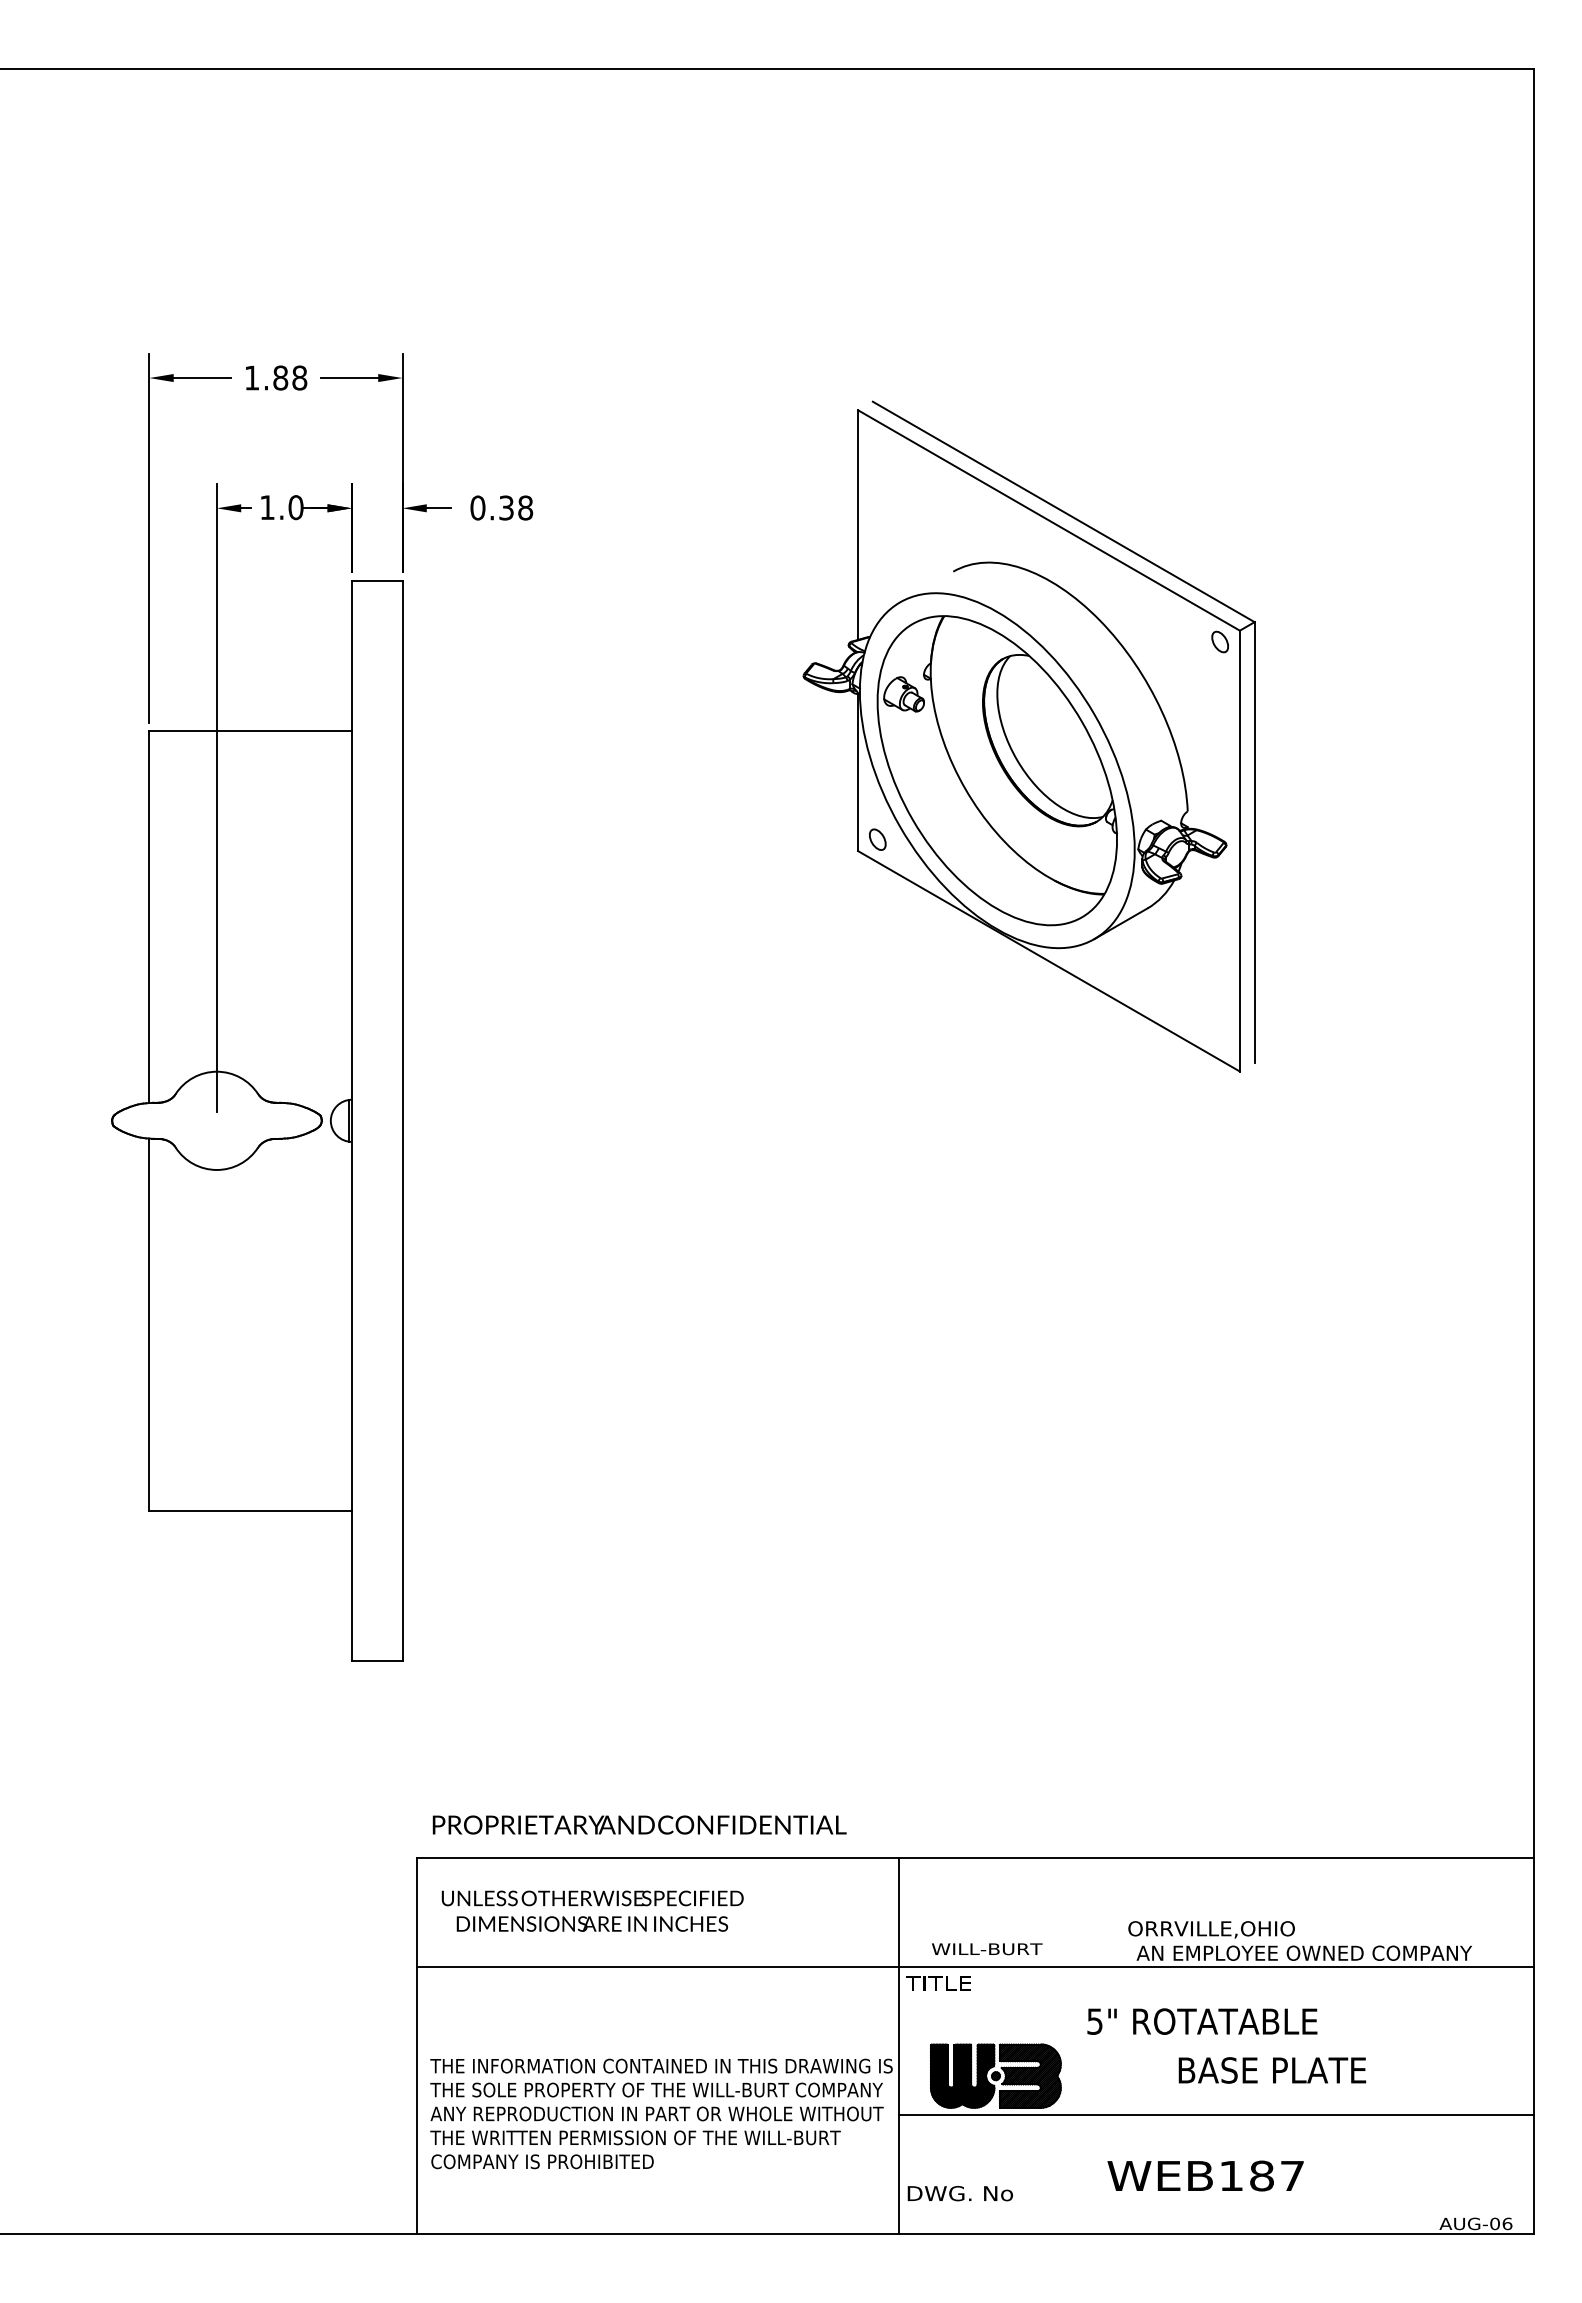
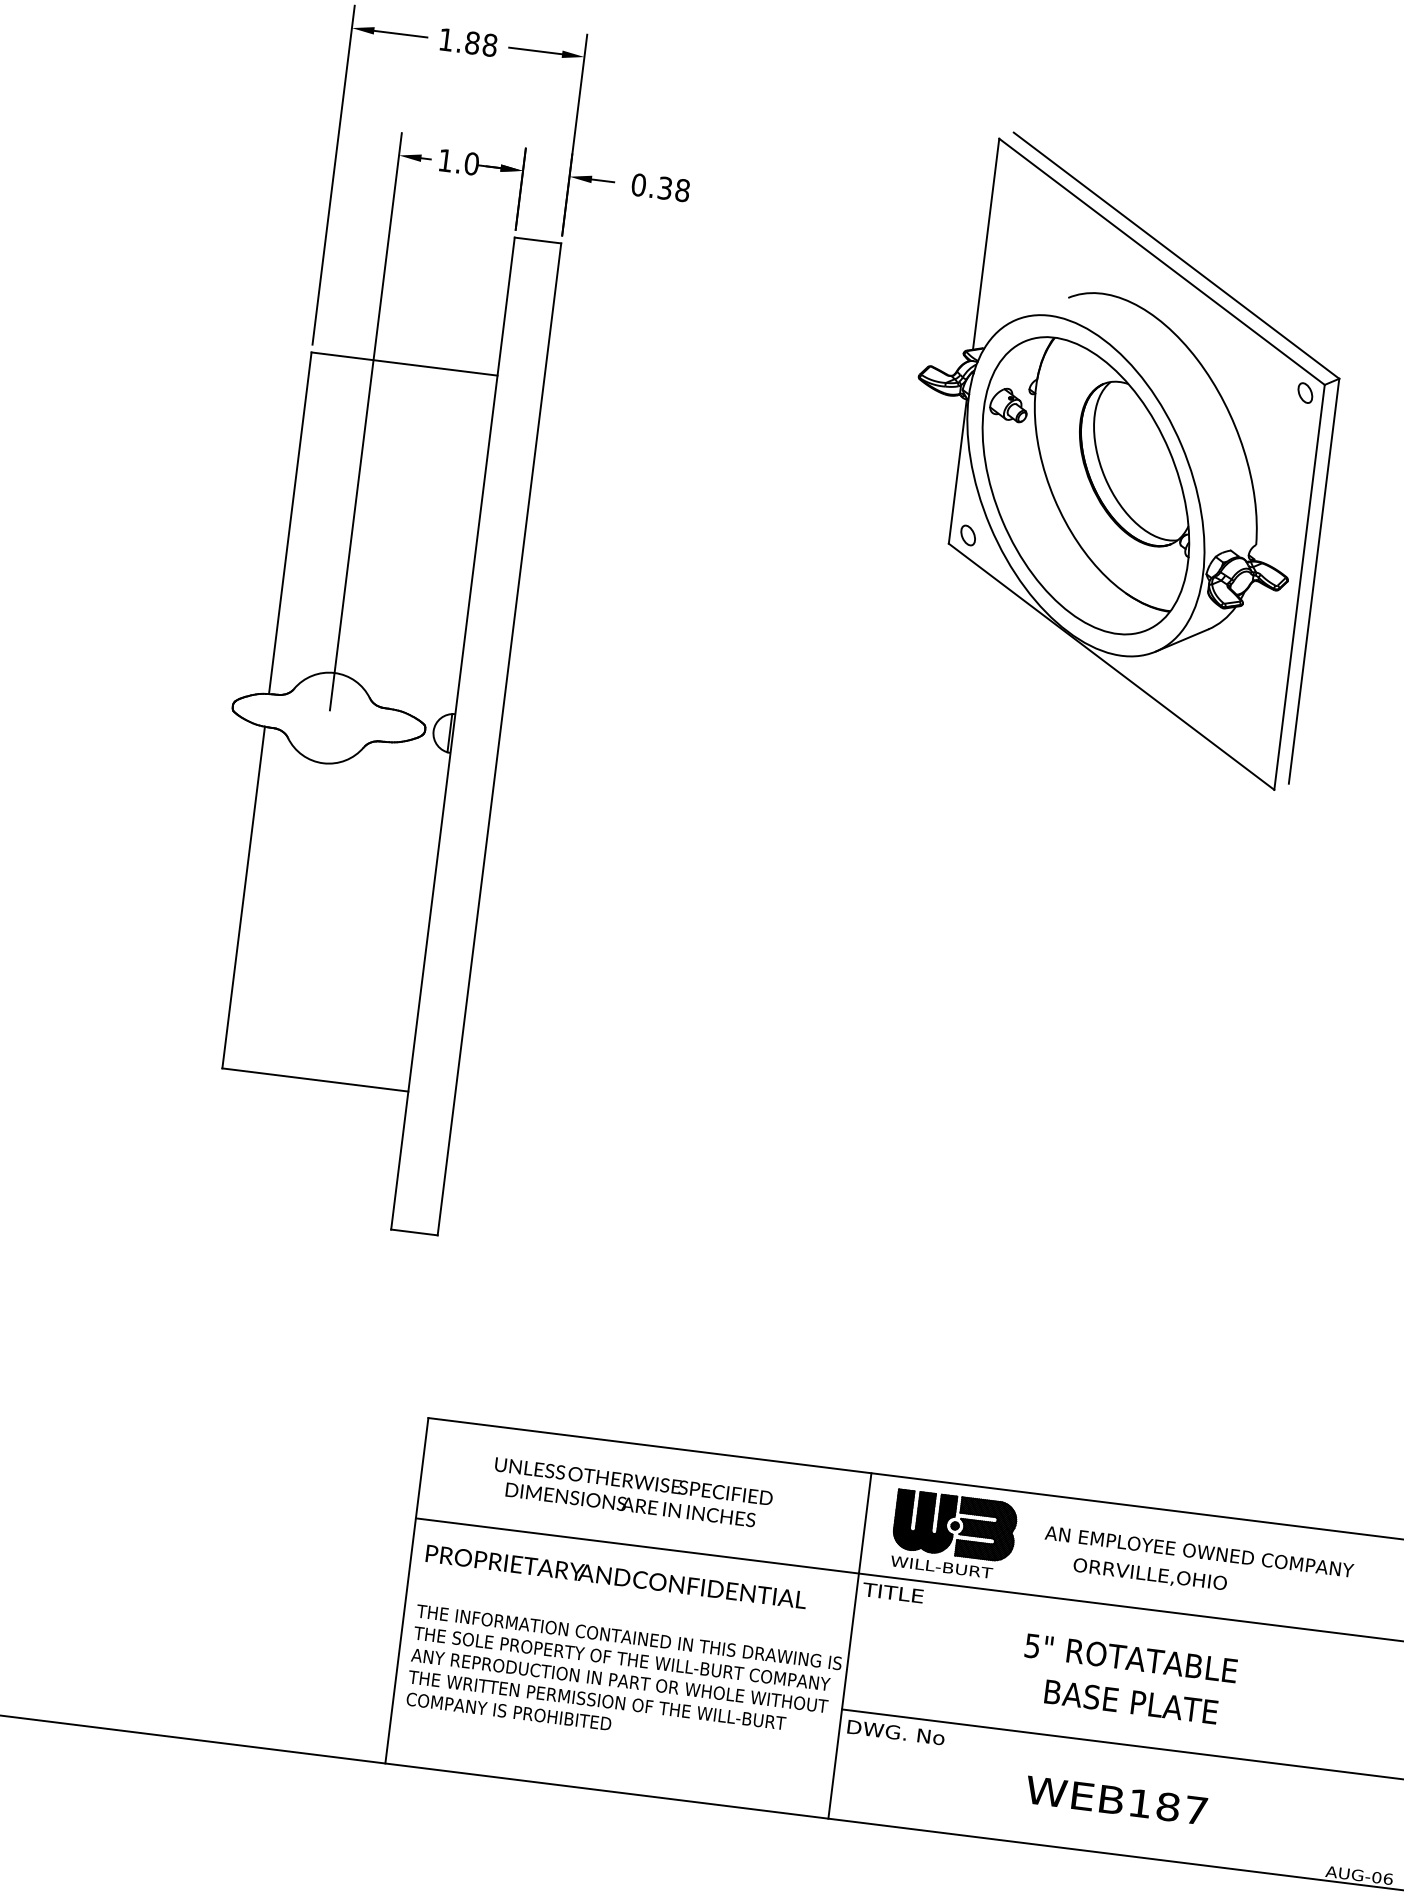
text: (639, 1824) -> (616, 1576), moved
text: (592, 1910) -> (632, 1492), moved
text: (1303, 1952) -> (1198, 1550), moved
text: (1272, 2070) -> (1131, 1702), moved
part: (995, 2075) -> (954, 1525), moved
text: (959, 2193) -> (895, 1732), moved

